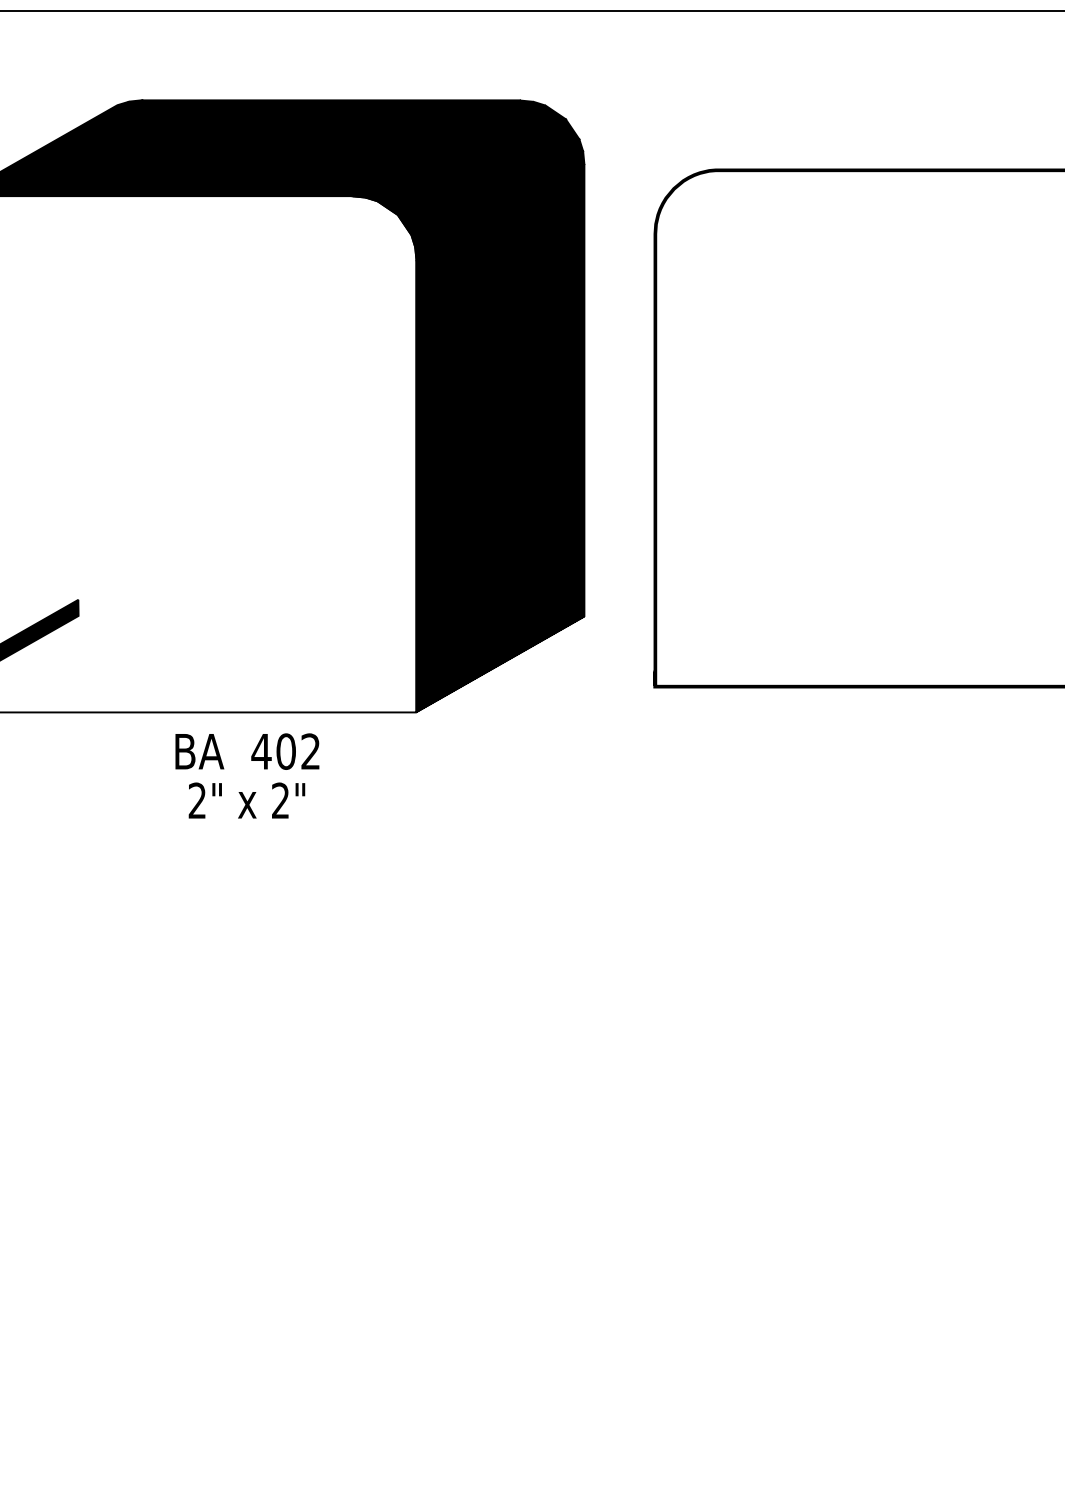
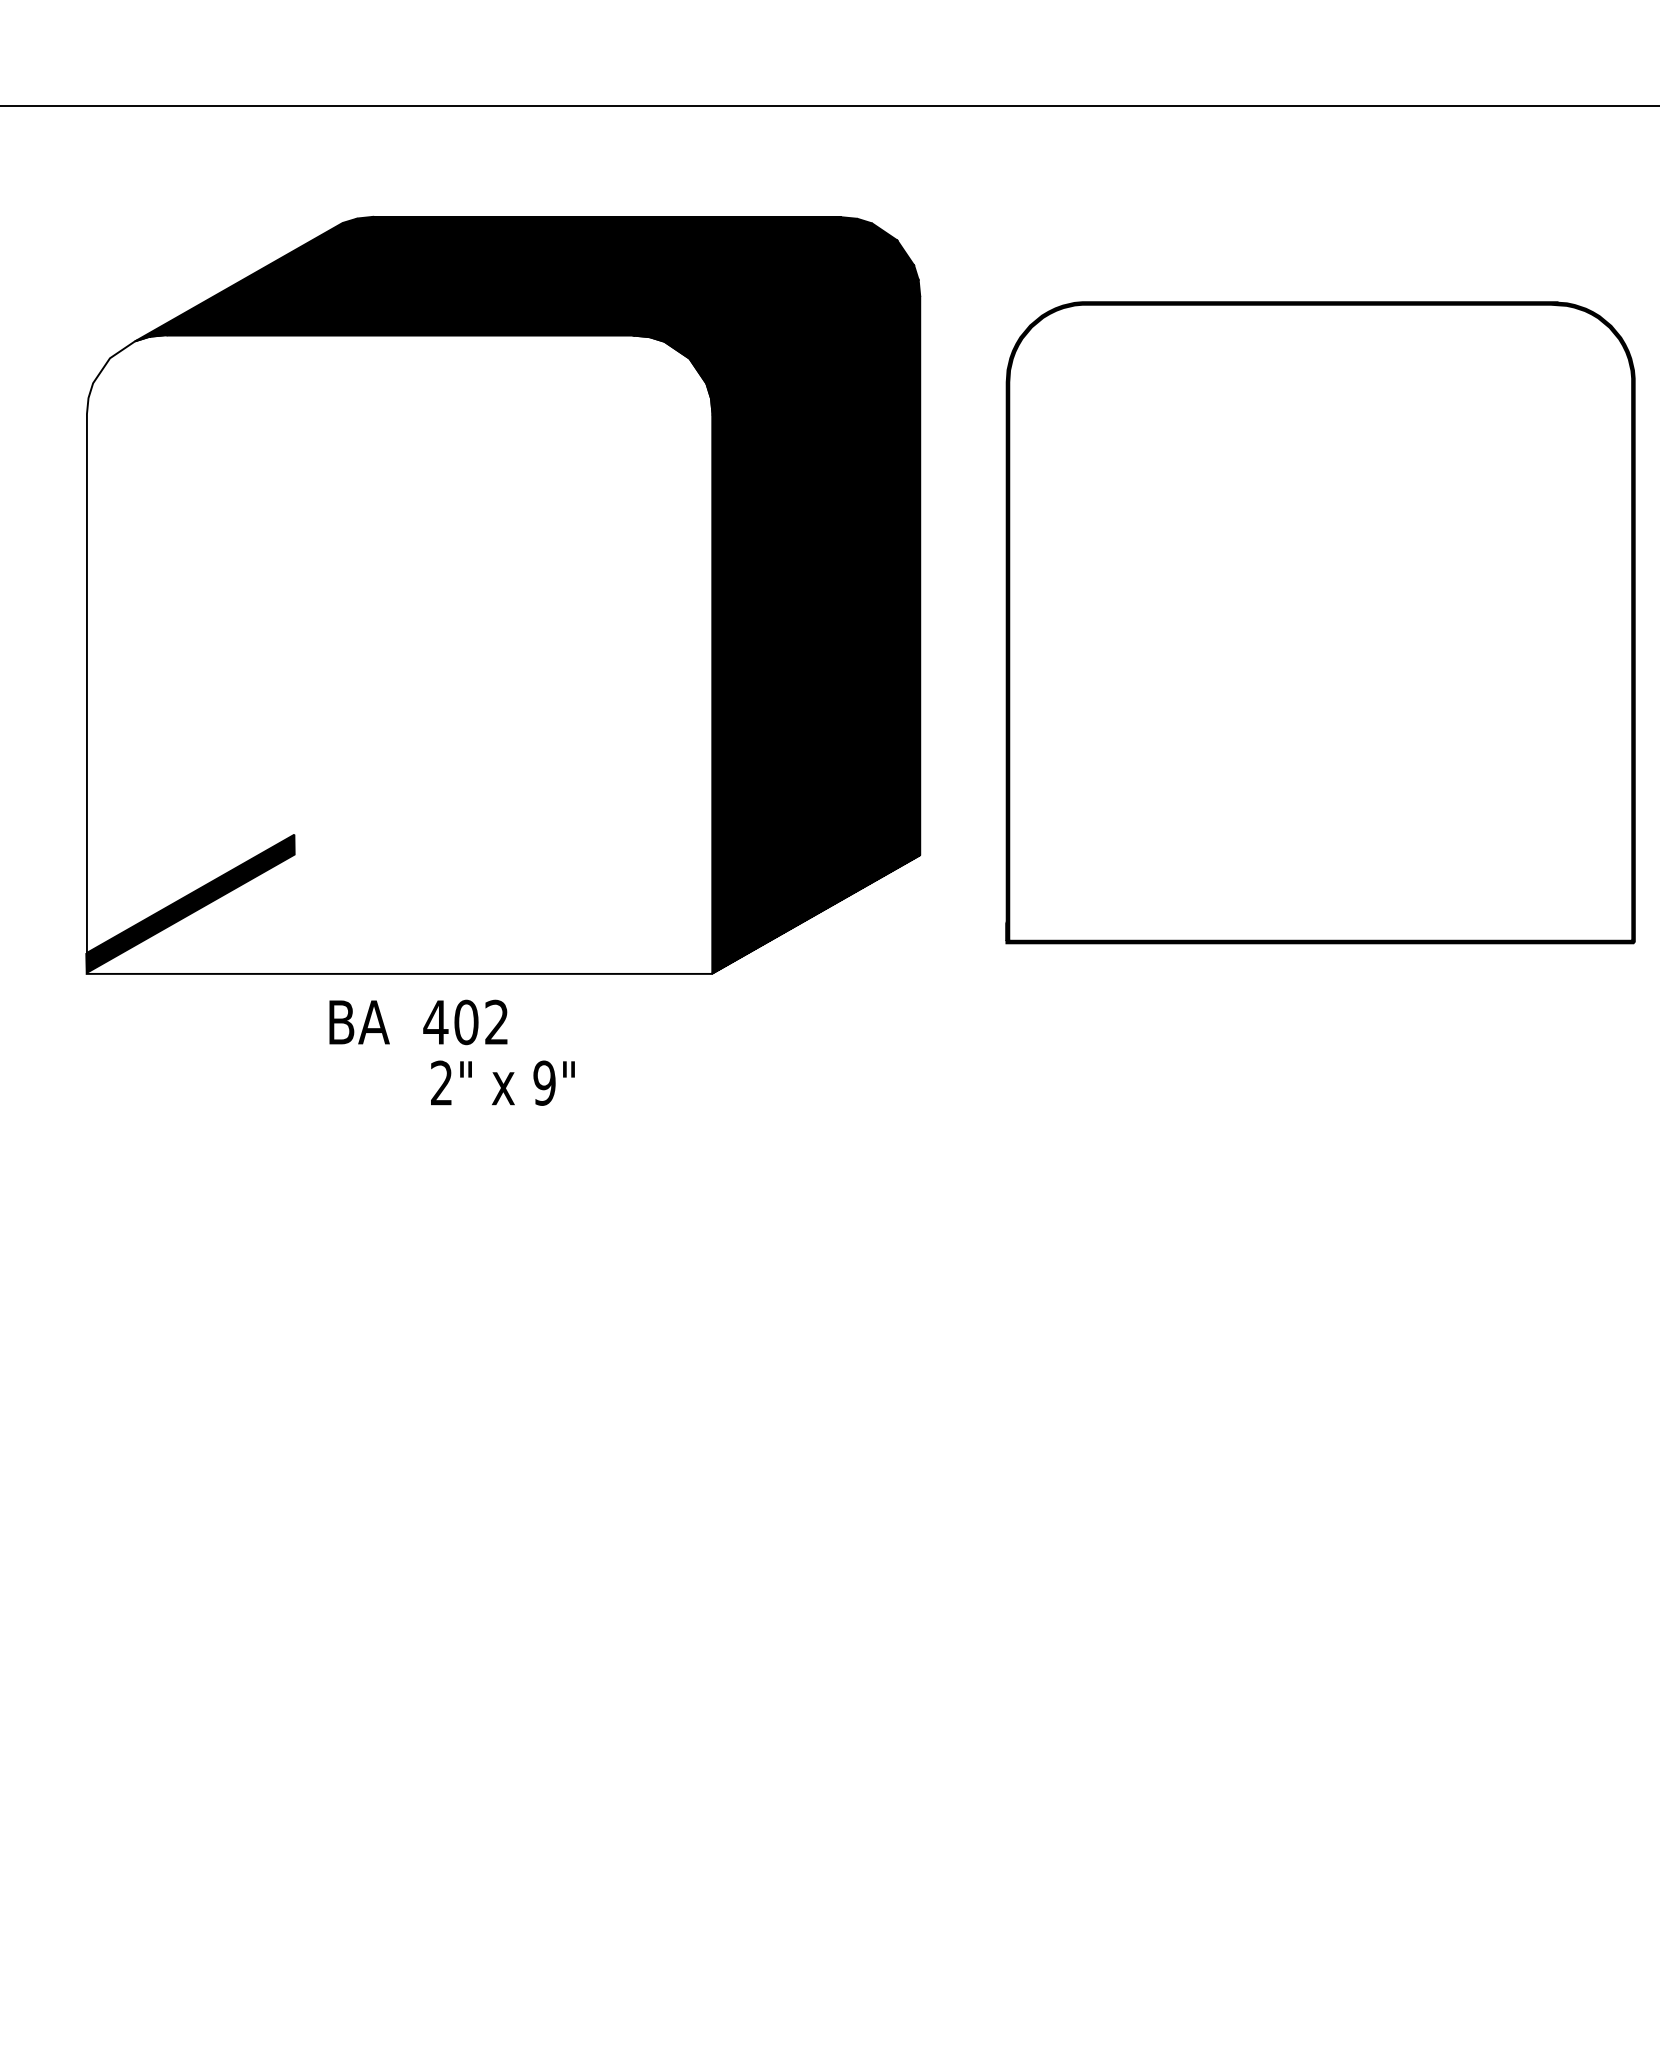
text: (247, 751) -> (418, 1022), moved
text: (280, 800) -> (544, 1082), 2" -> 9"

